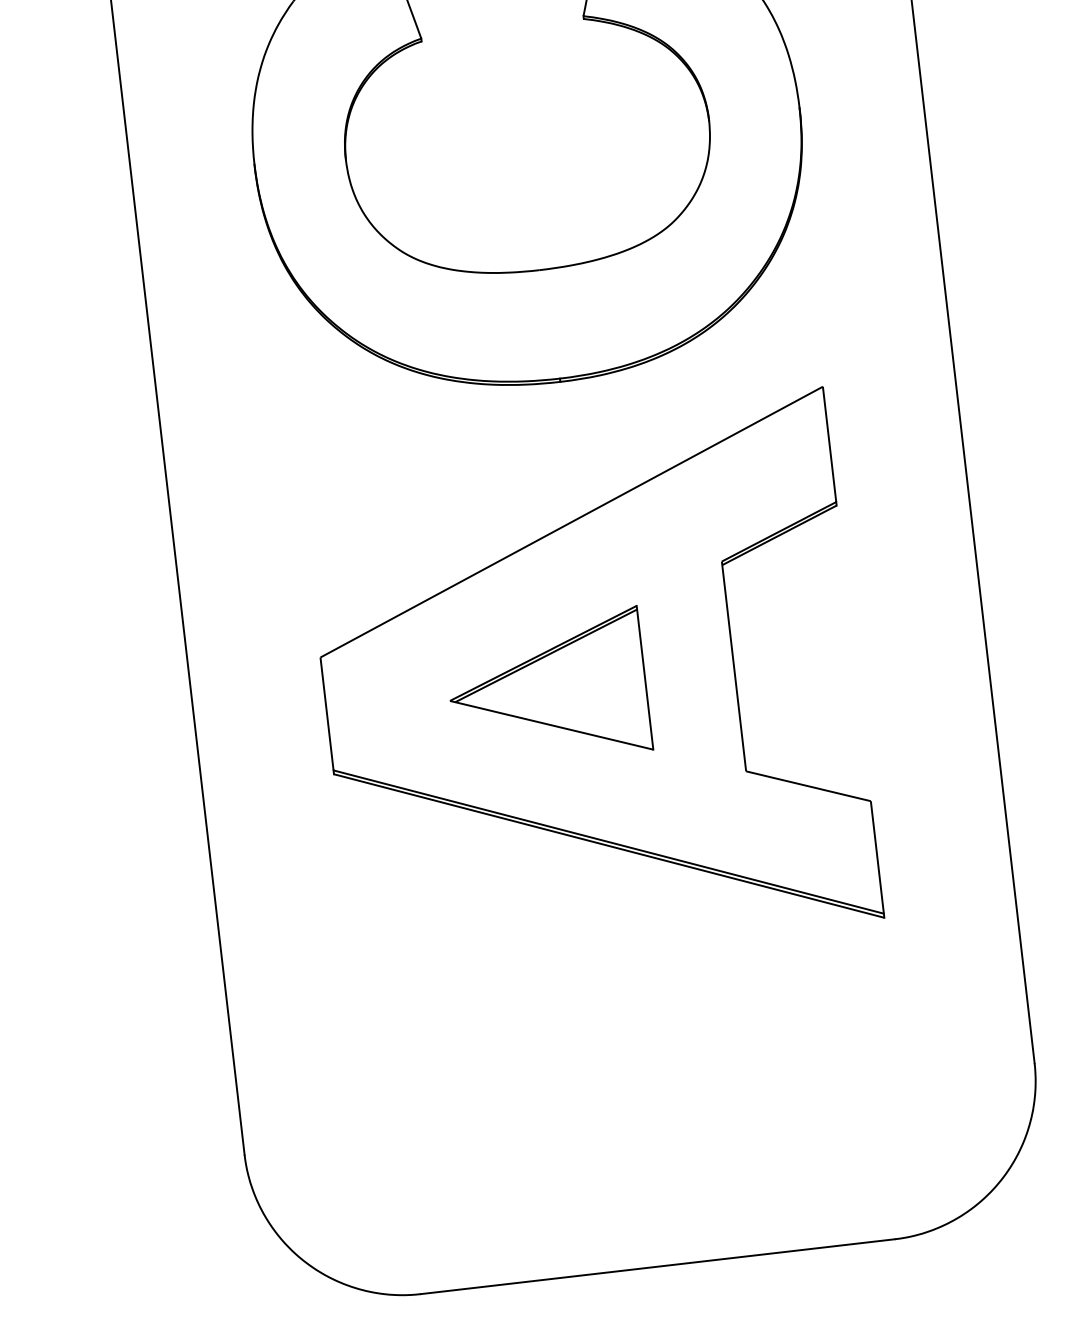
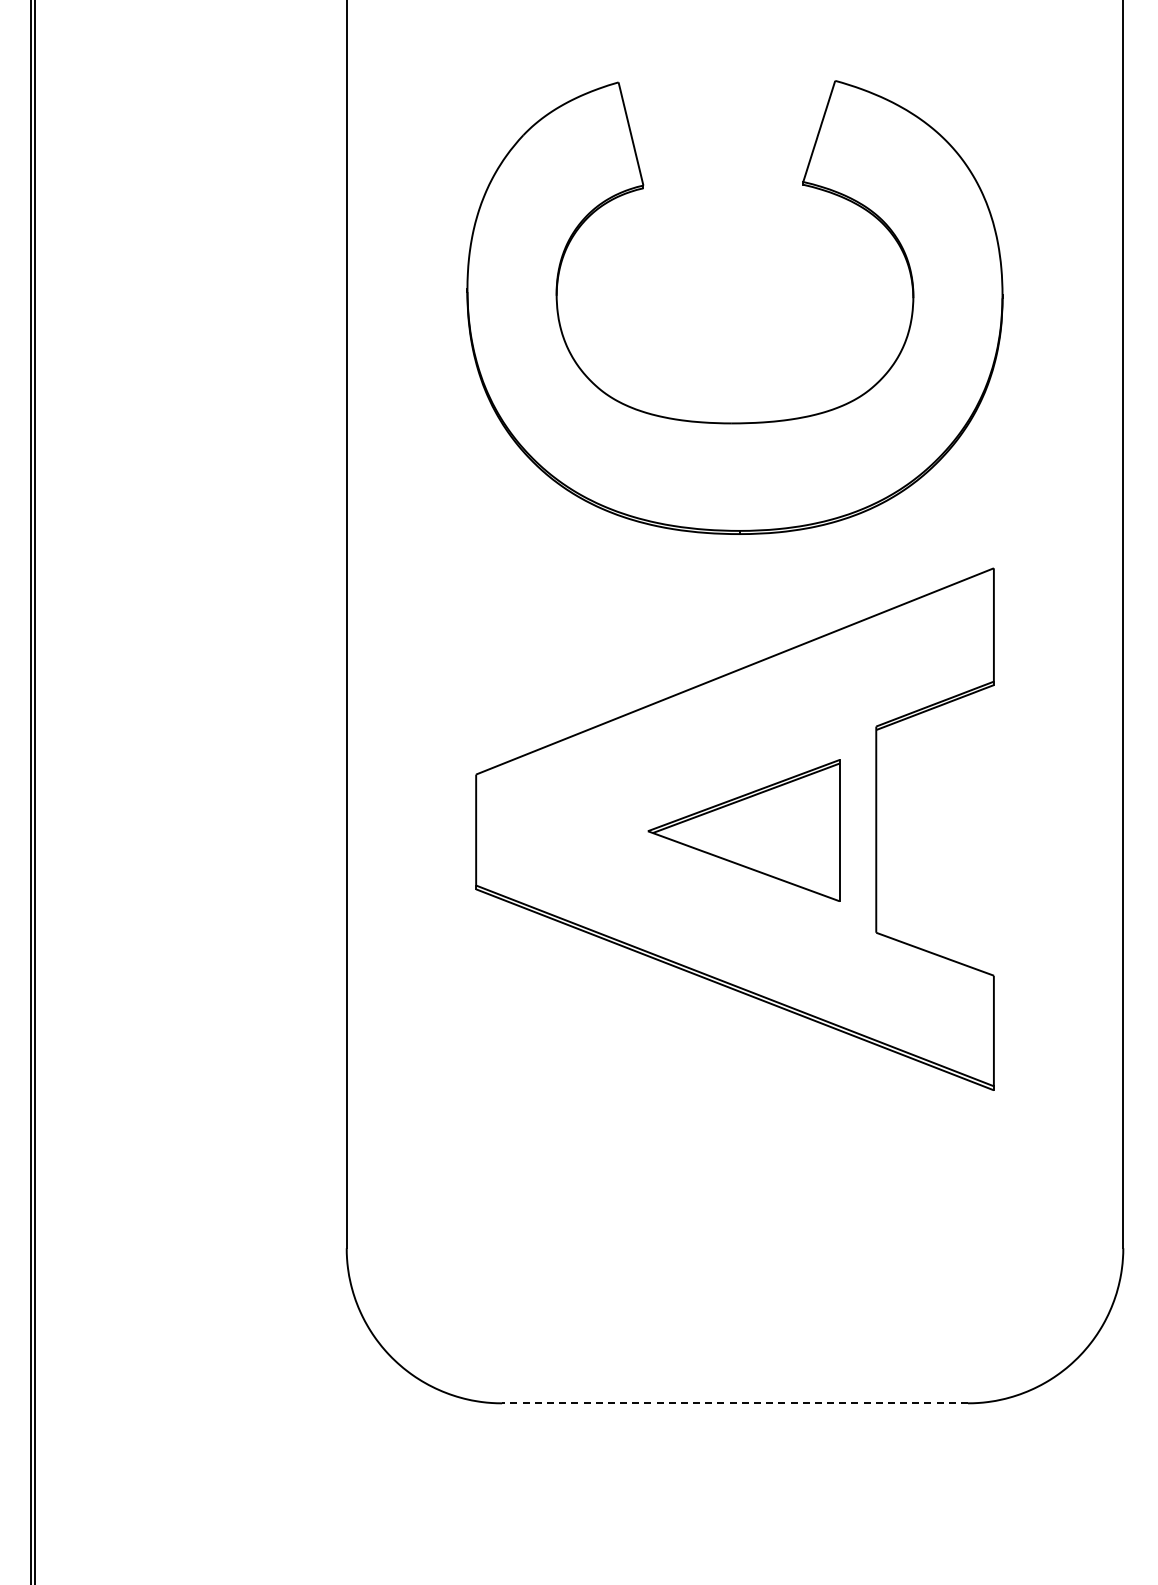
part: (547, 688) -> (743, 830), moved
line: (658, 1266) -> (735, 1403), solid -> dashed

